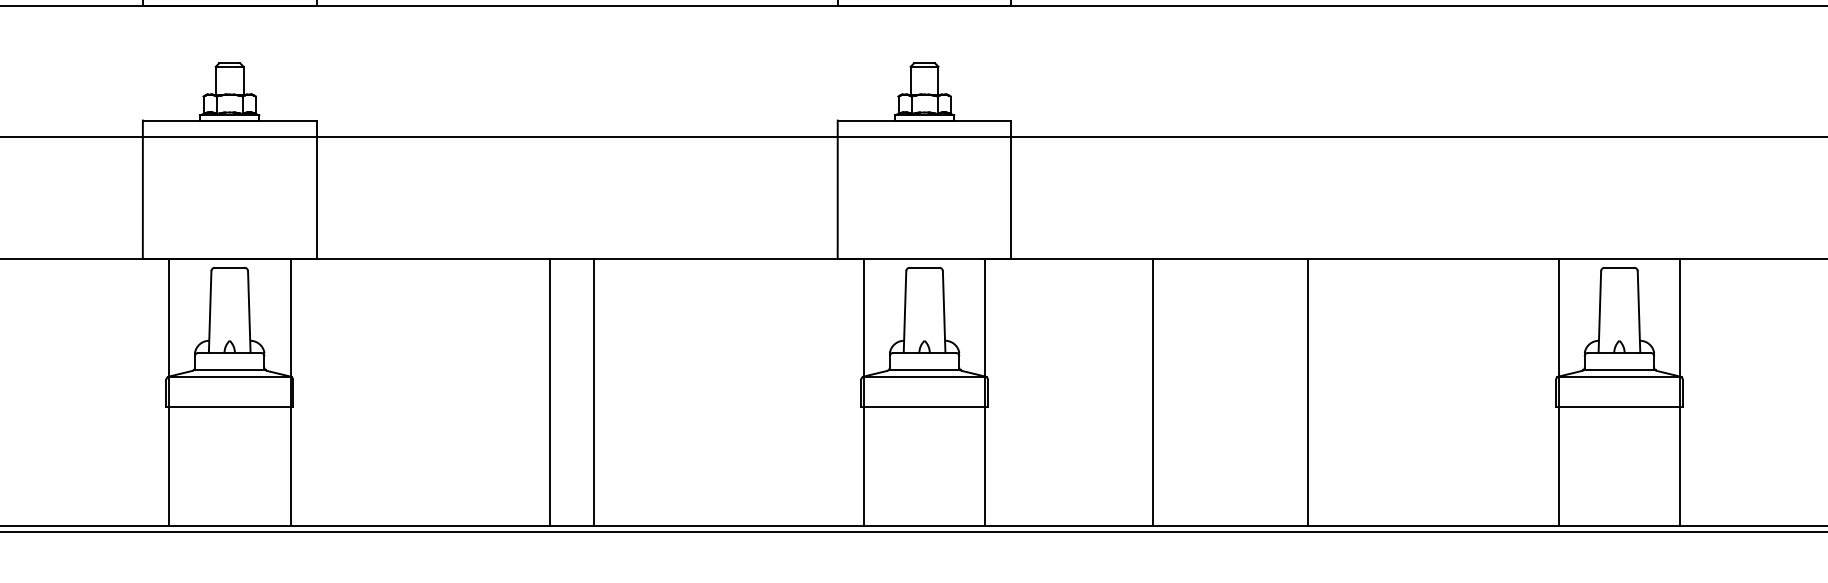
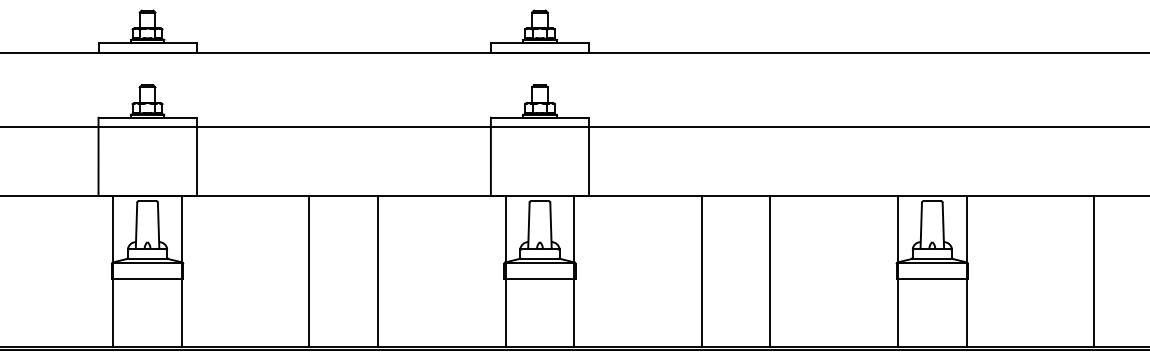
line: (550, 391) -> (309, 270), moved
line: (594, 391) -> (378, 270), moved
line: (1152, 391) -> (701, 270), moved
line: (1308, 391) -> (770, 270), moved

